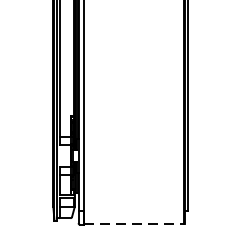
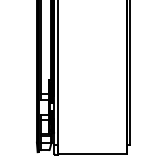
line: (134, 224) -> (92, 154), dashed -> solid

